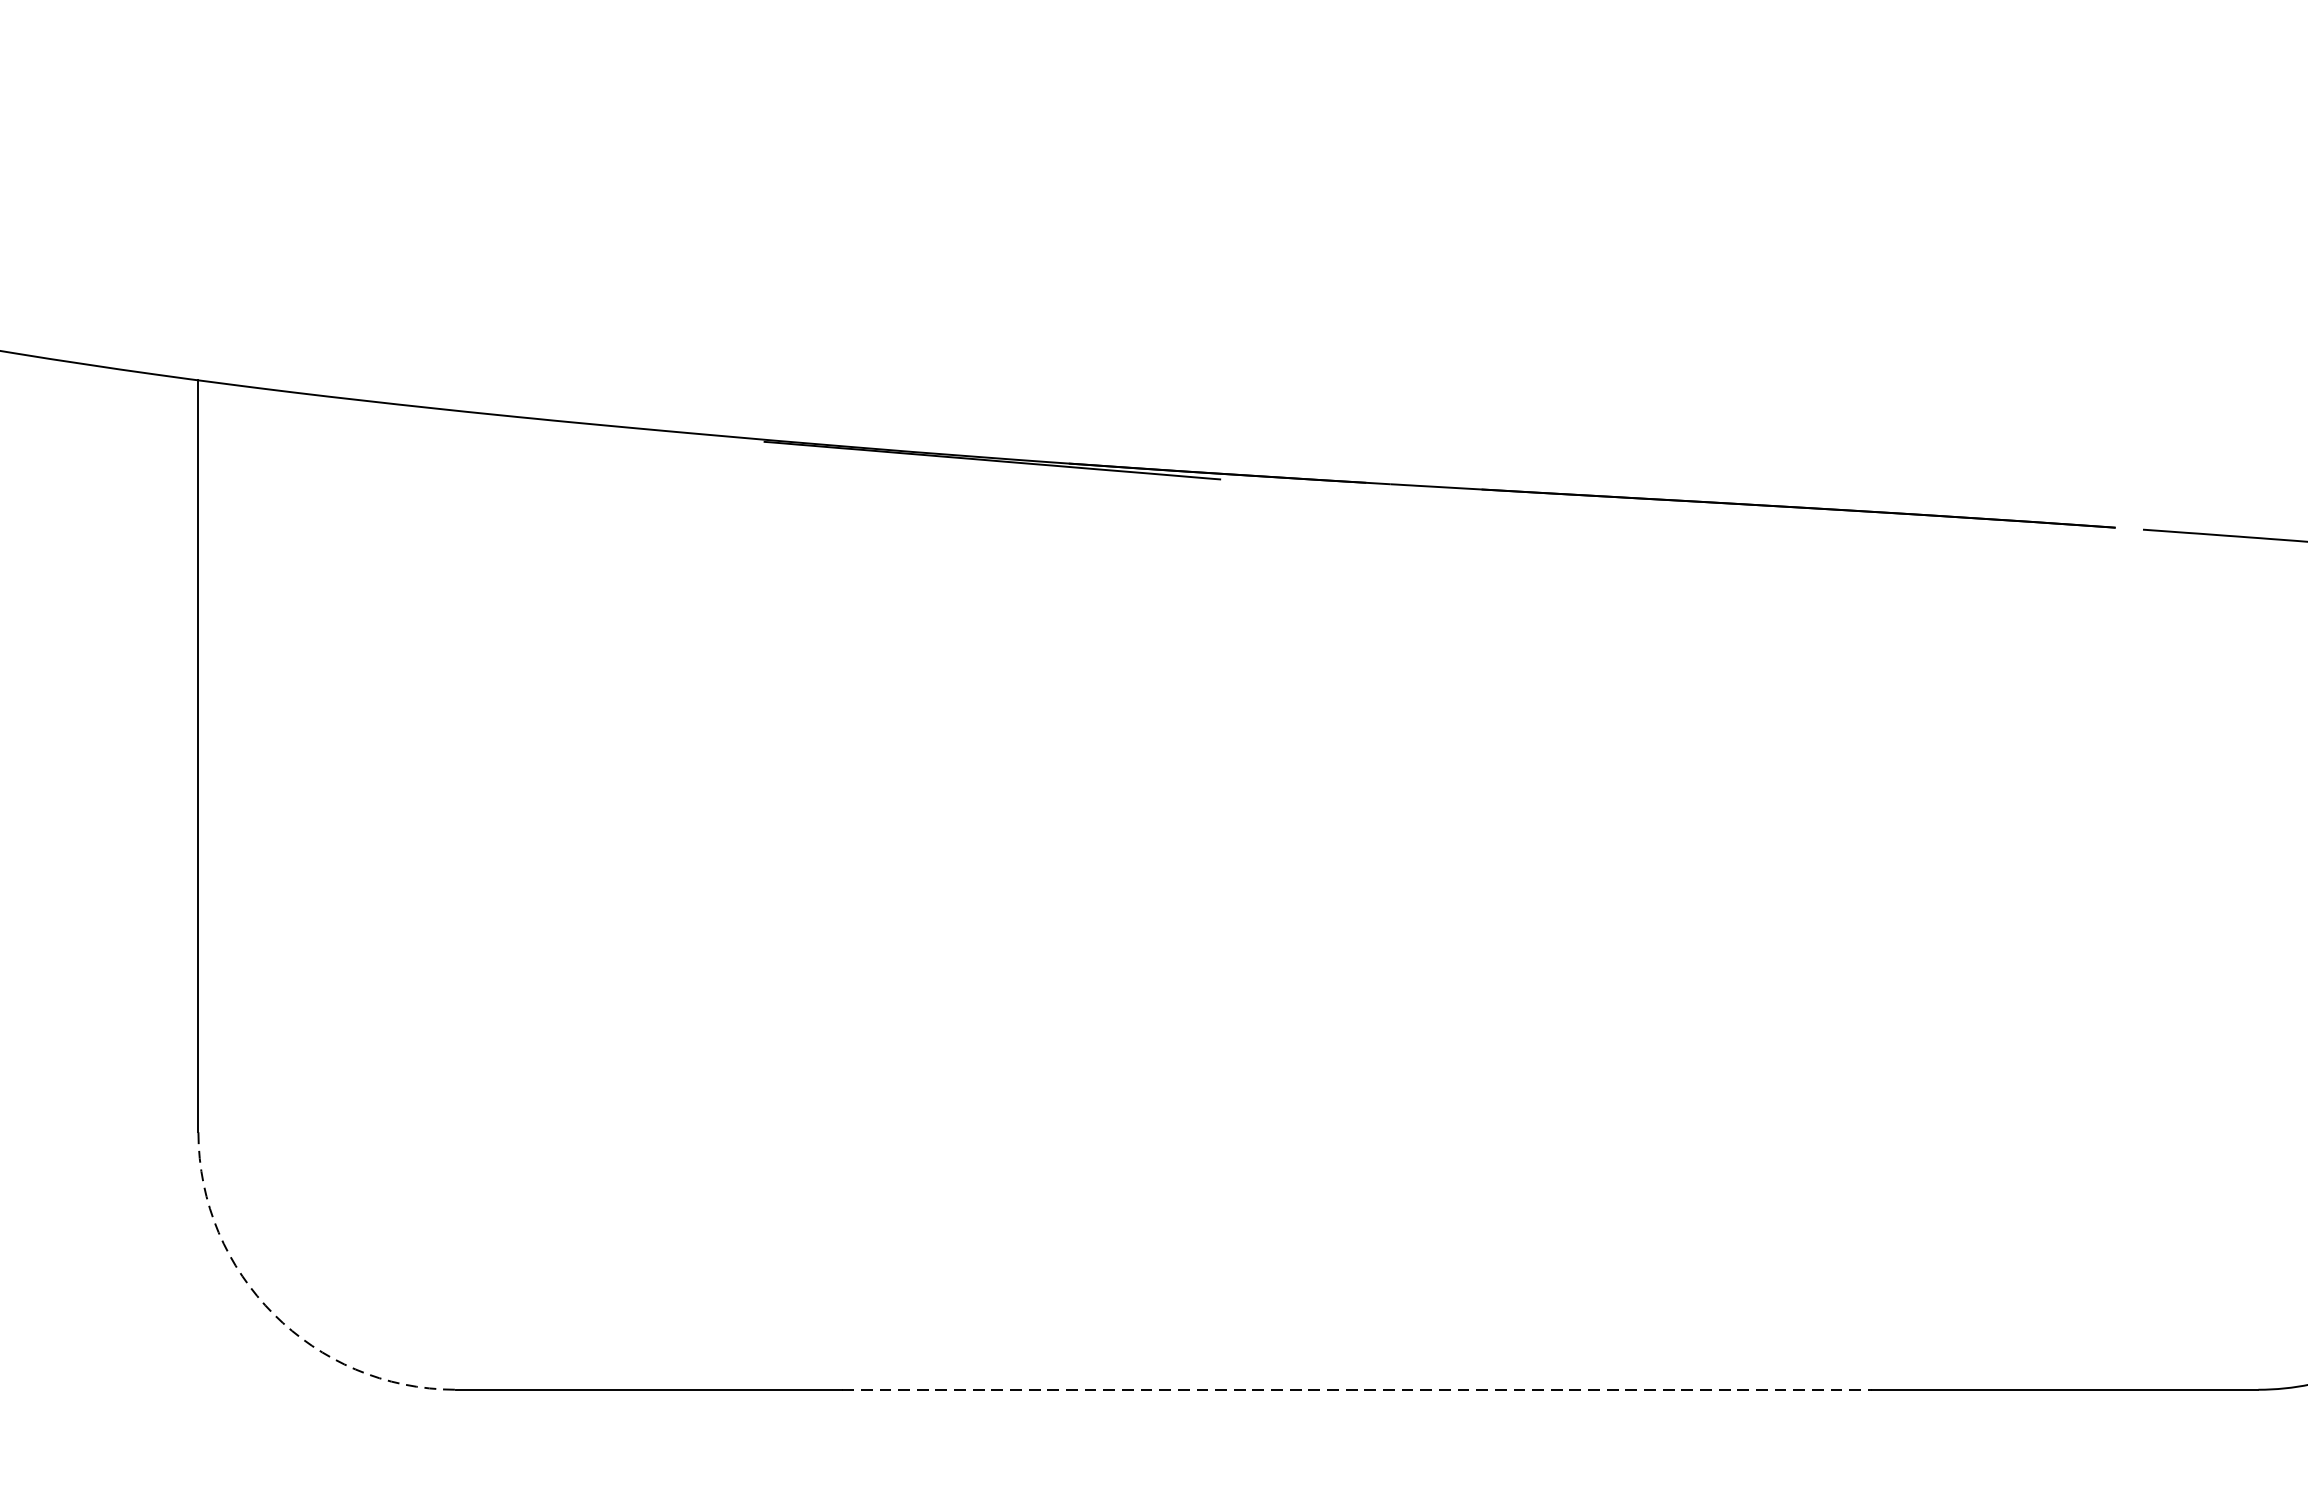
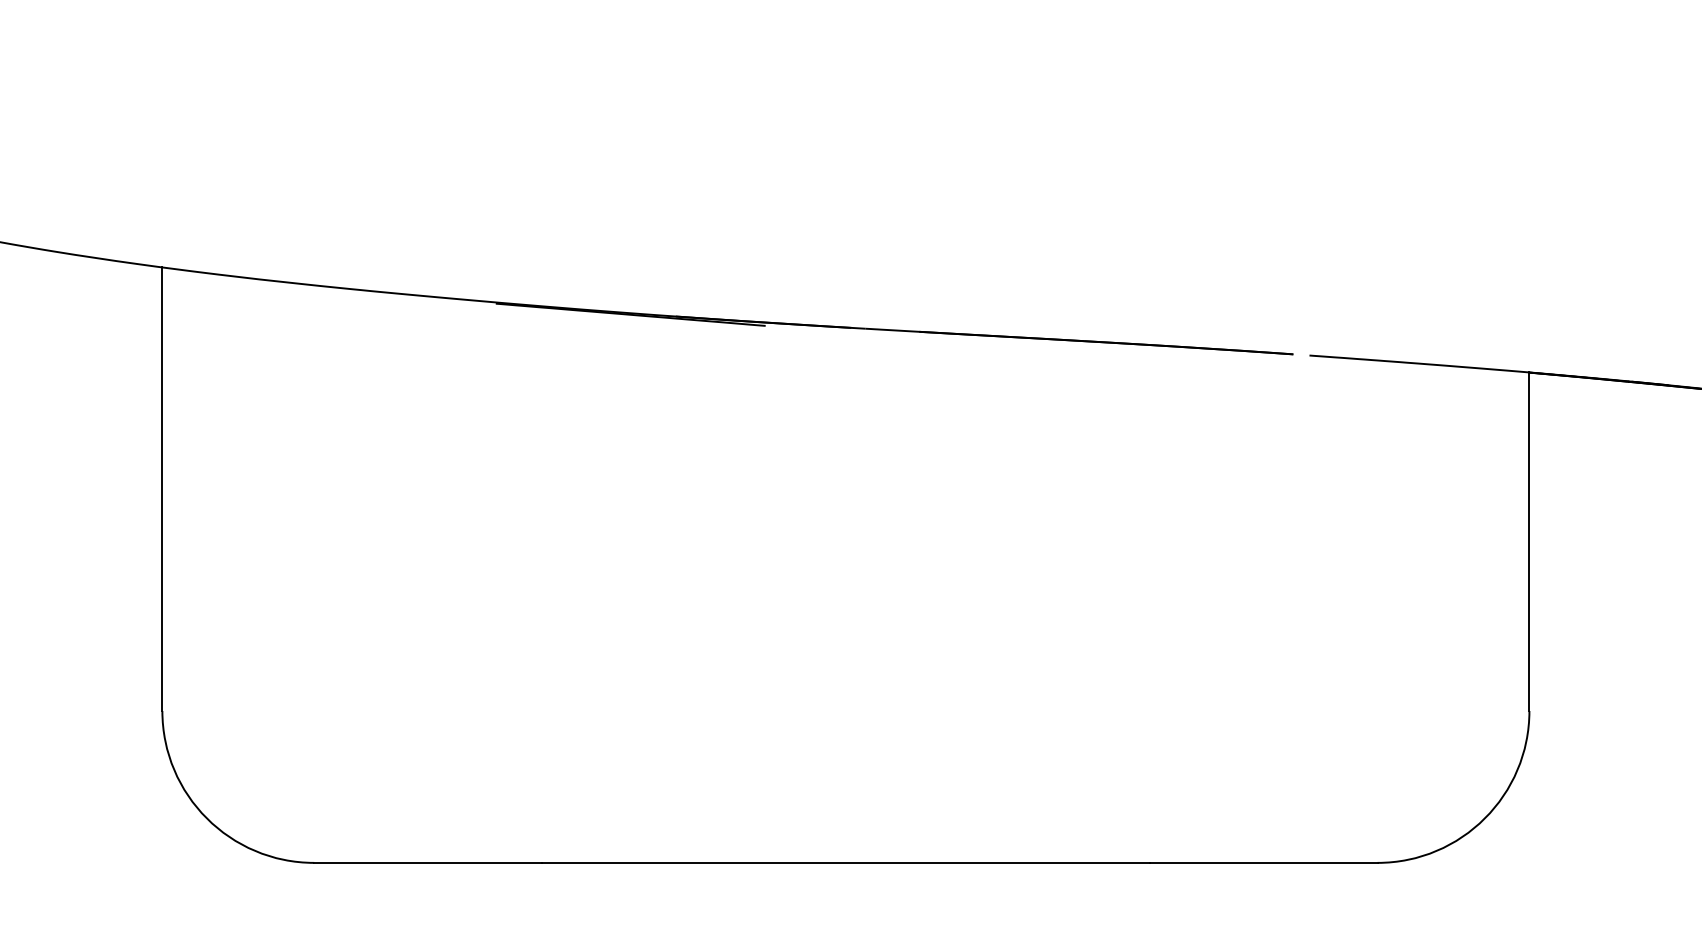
arc: (273, 1314) -> (206, 818), dashed -> solid
line: (1356, 1389) -> (845, 862), dashed -> solid

